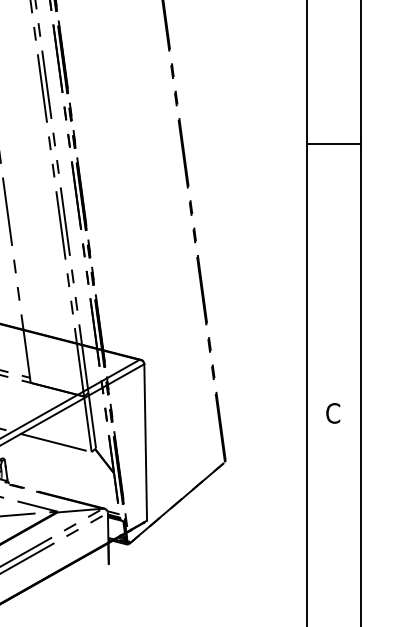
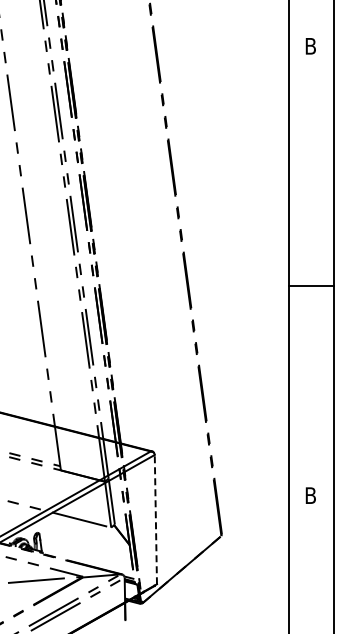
line: (332, 144) -> (310, 286), moved
text: (332, 413) -> (310, 495), C -> B
line: (145, 442) -> (155, 519), solid -> dashed

